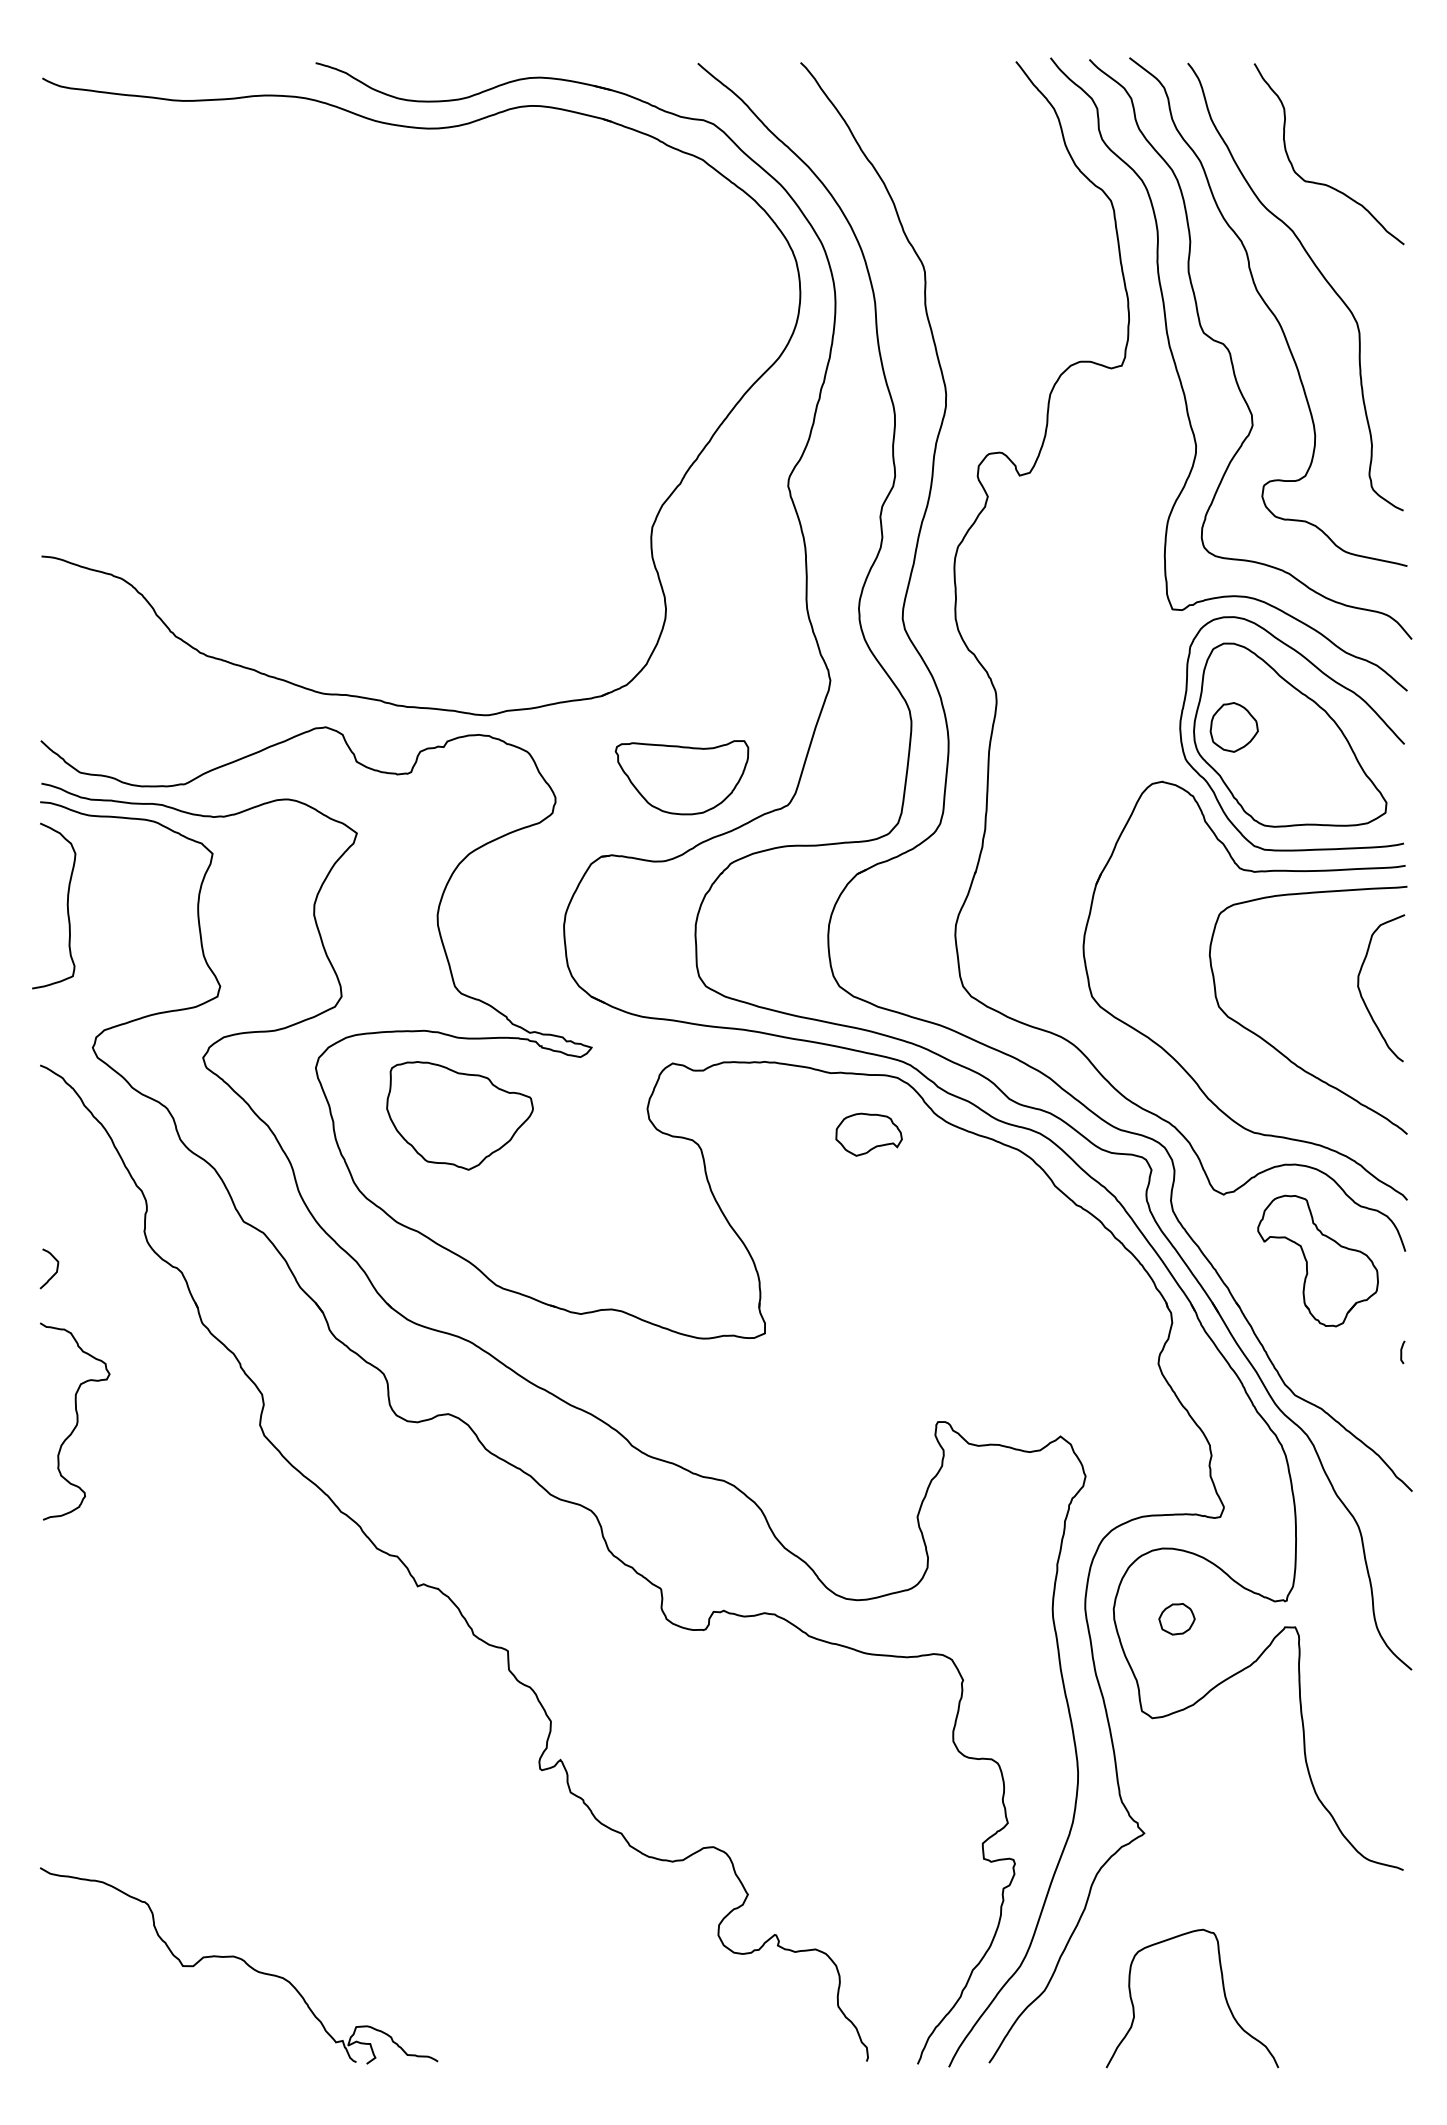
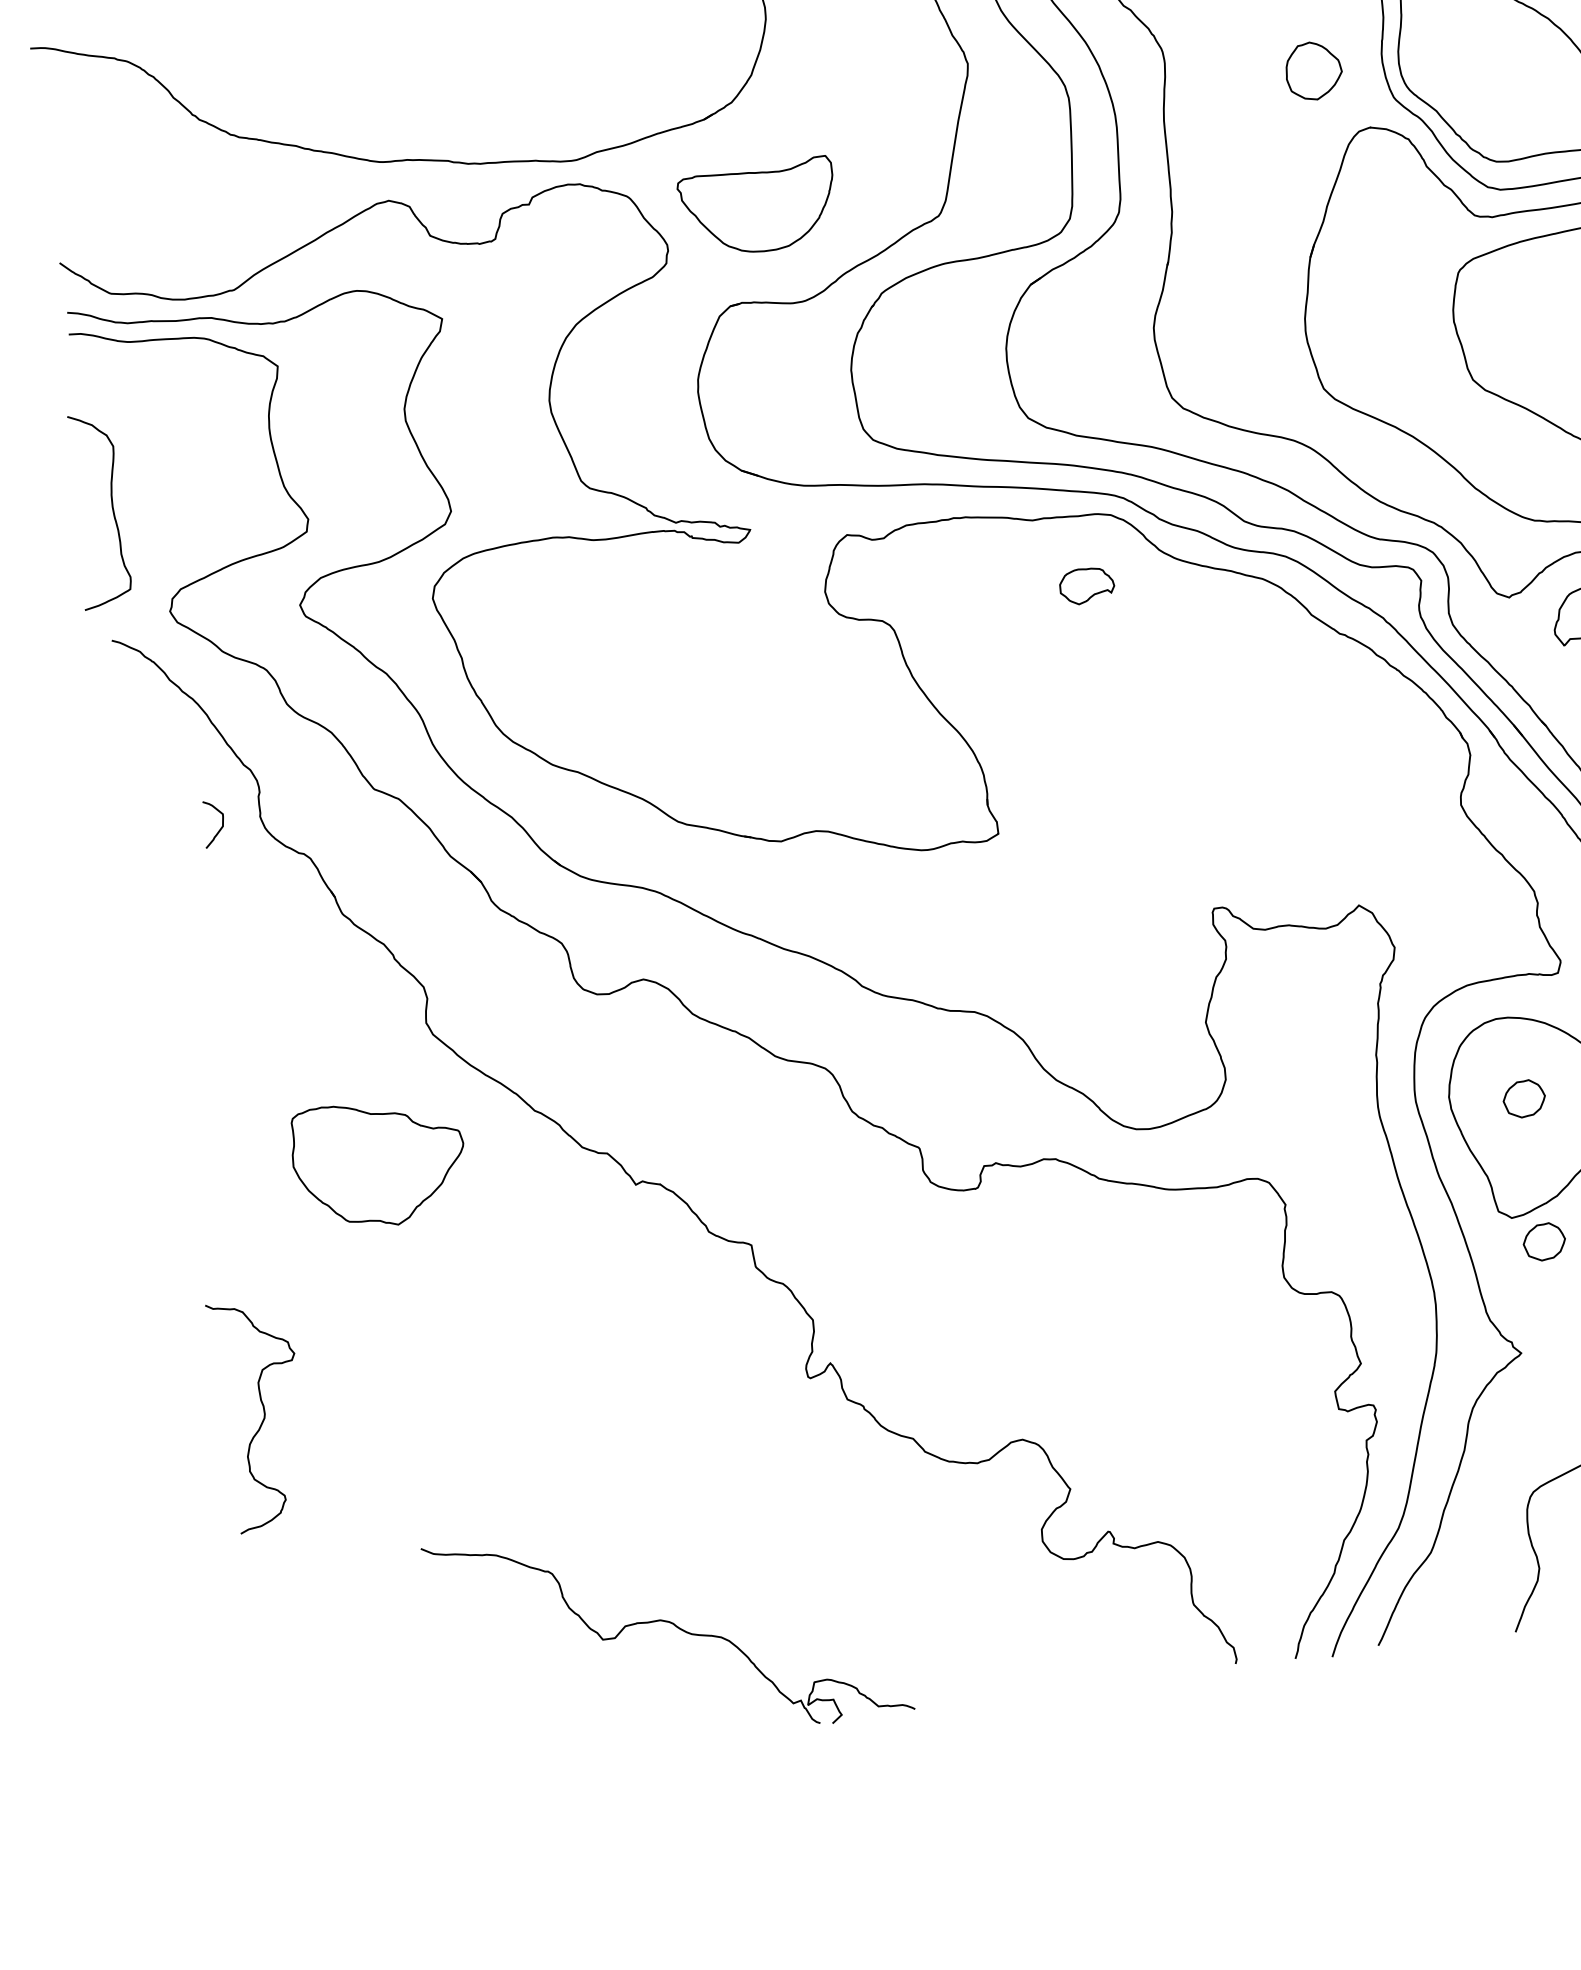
part: (1233, 727) -> (1312, 71), moved
part: (681, 777) -> (758, 208), moved
curve: (66, 905) -> (111, 508), moved
part: (459, 1115) -> (378, 1162), moved
part: (868, 1134) -> (1086, 585), size x0.7
curve: (56, 1268) -> (221, 822), moved
curve: (76, 1421) -> (263, 1413), moved
part: (1176, 1742) -> (1543, 1242), added
part: (238, 1965) -> (667, 1629), moved

